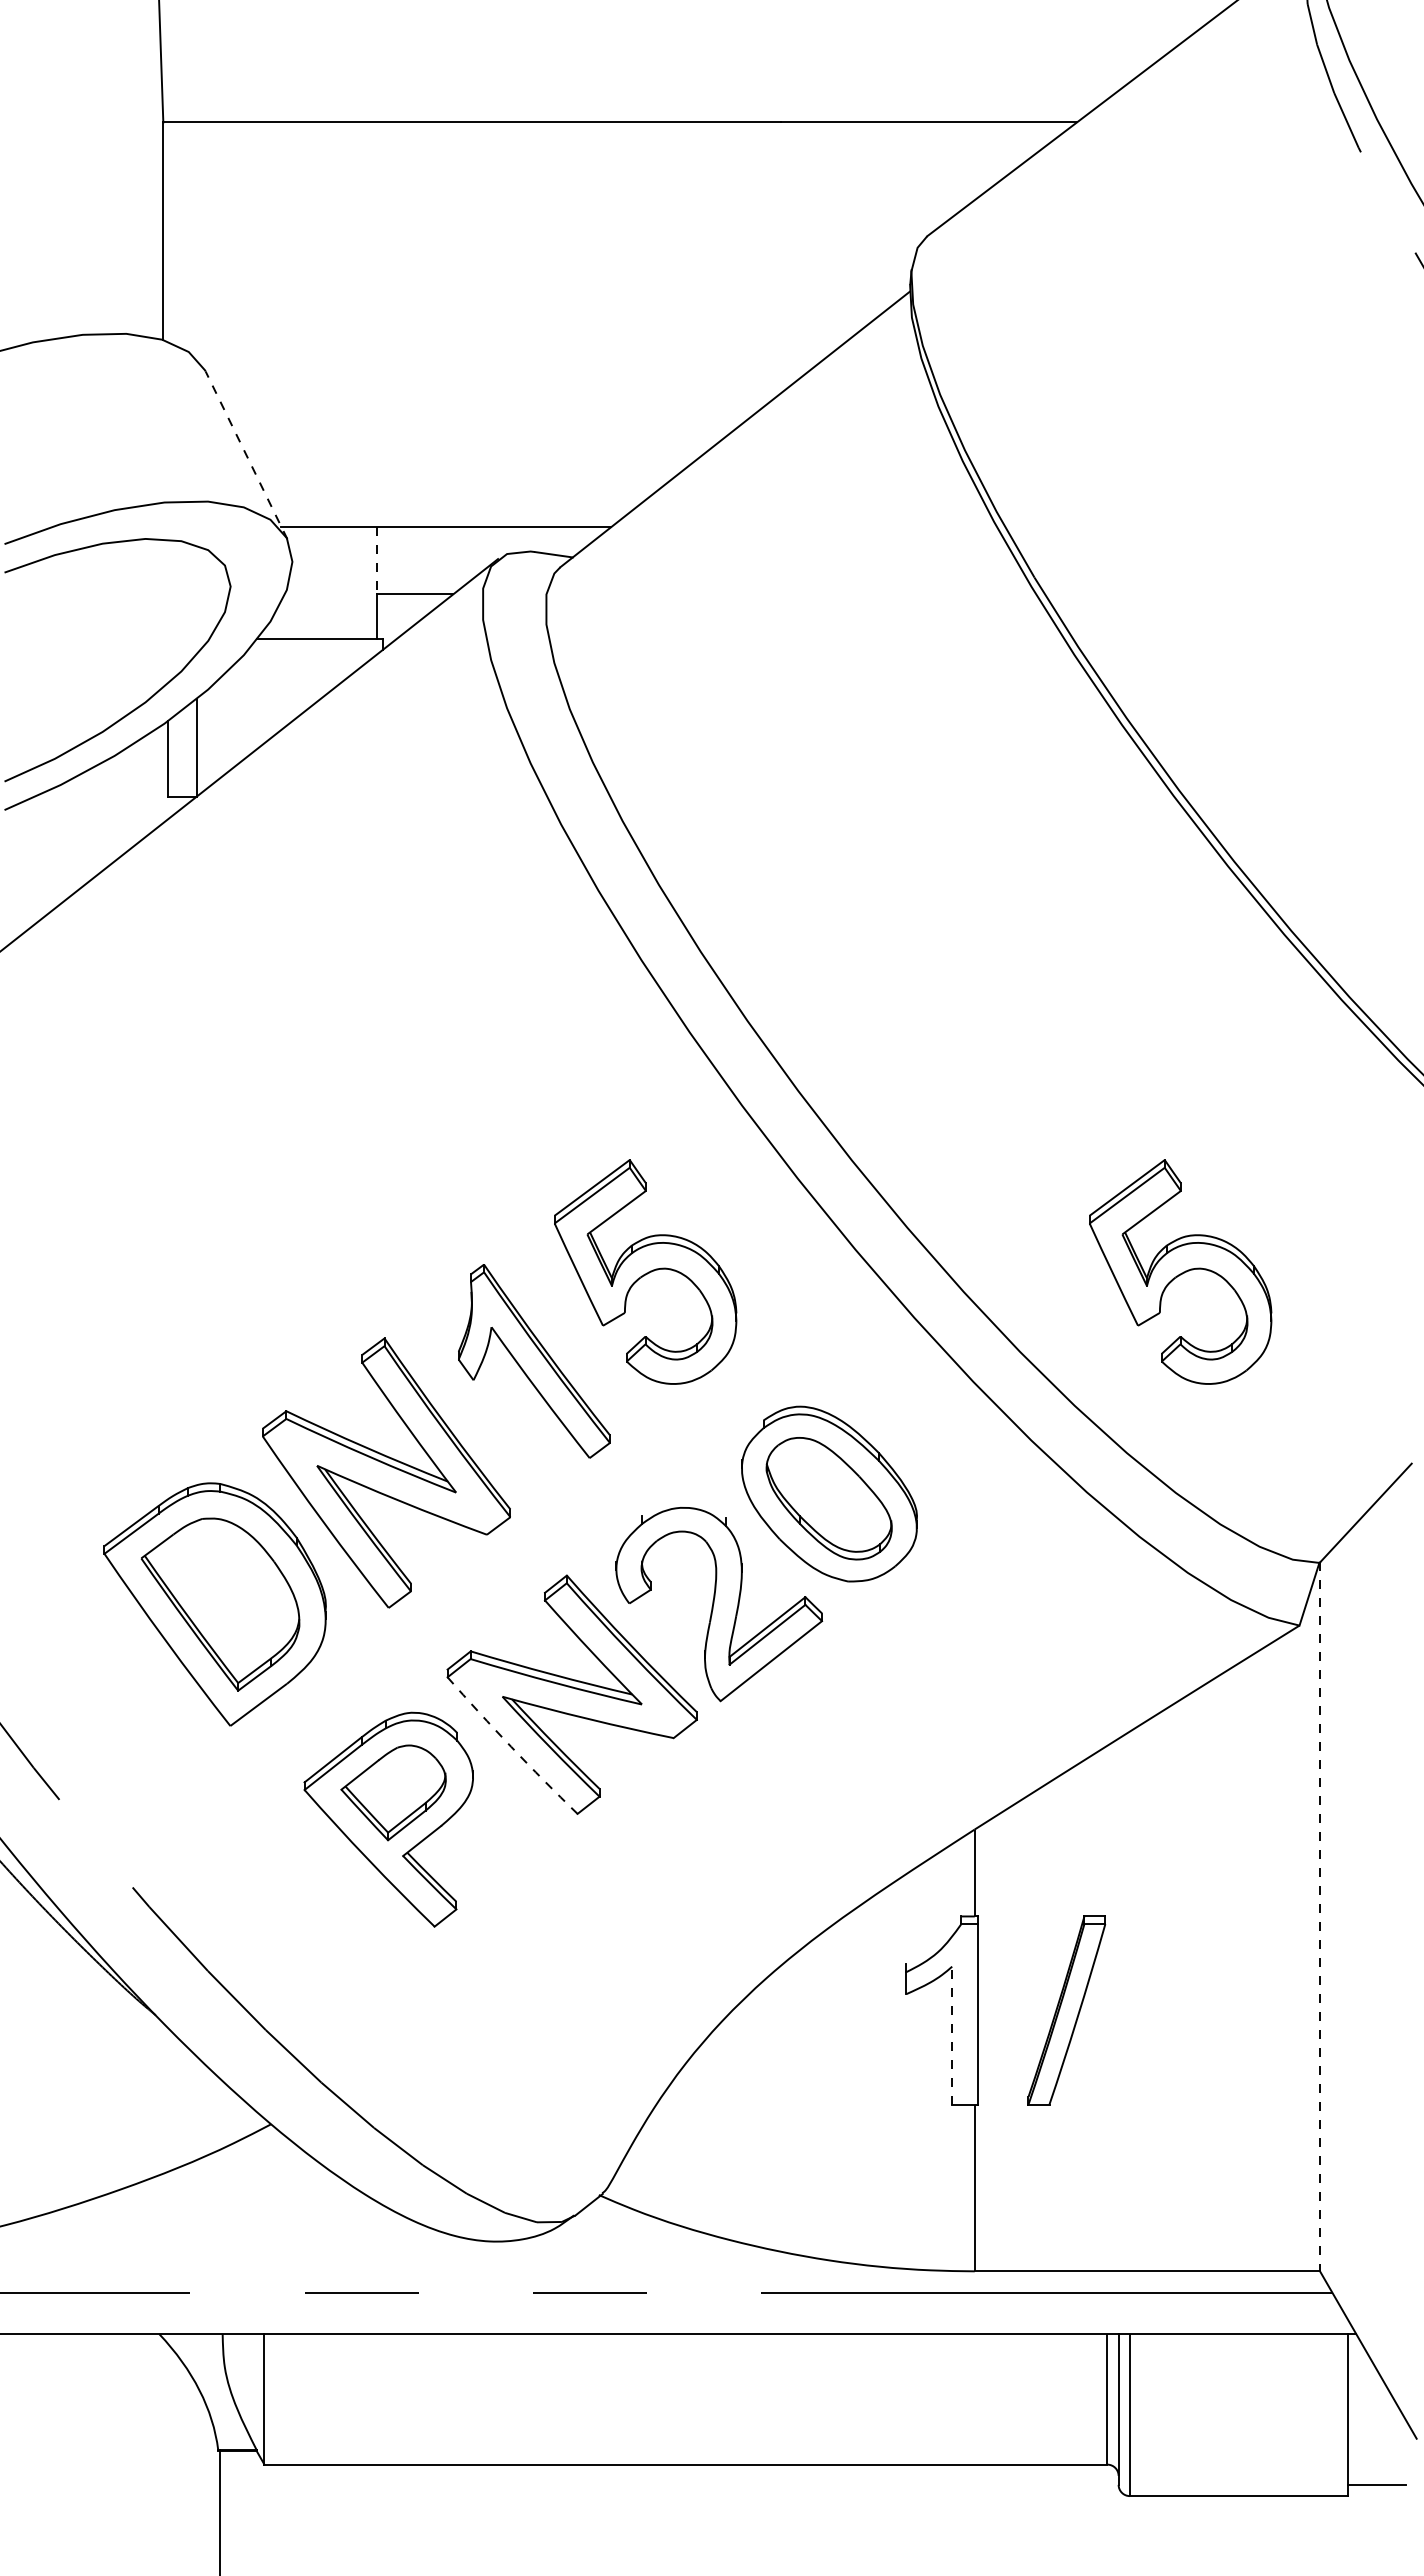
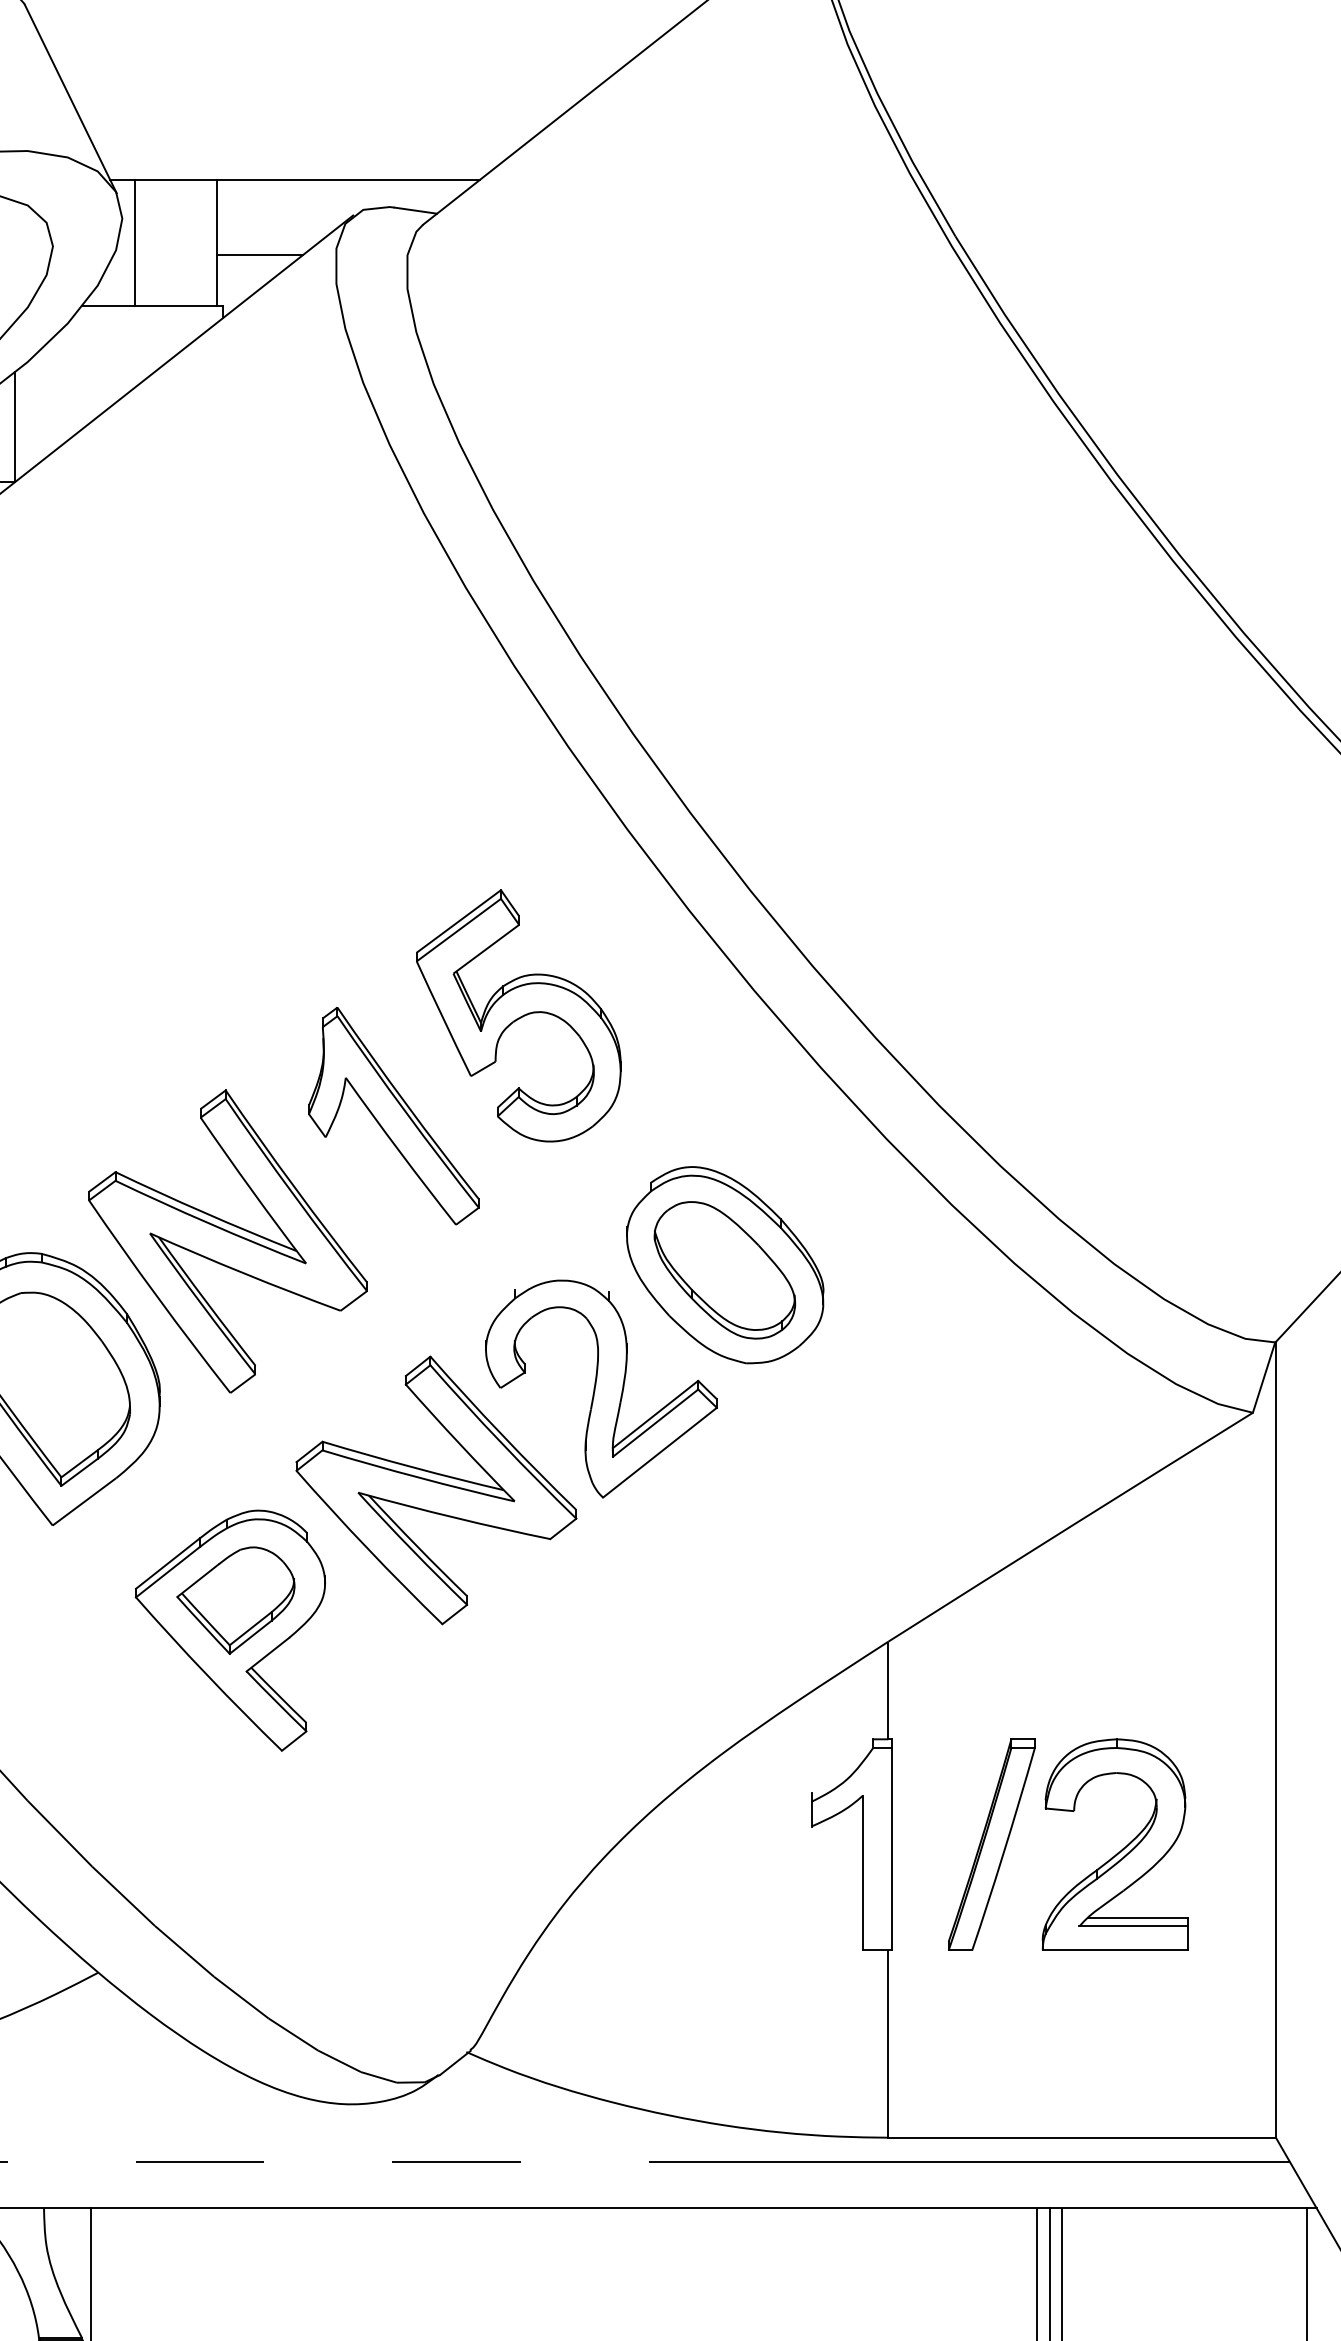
line: (246, 454) -> (70, 98), dashed -> solid
line: (376, 560) -> (216, 217), dashed -> solid
line: (303, 583) -> (134, 242), added
part: (1180, 1271) -> (1119, 1015), removed
arc: (511, 1746) -> (368, 1548), dashed -> solid
line: (1320, 1917) -> (1276, 1740), dashed -> solid
part: (1181, 2015) -> (1120, 1850), added
line: (952, 2035) -> (863, 1872), dashed -> solid

